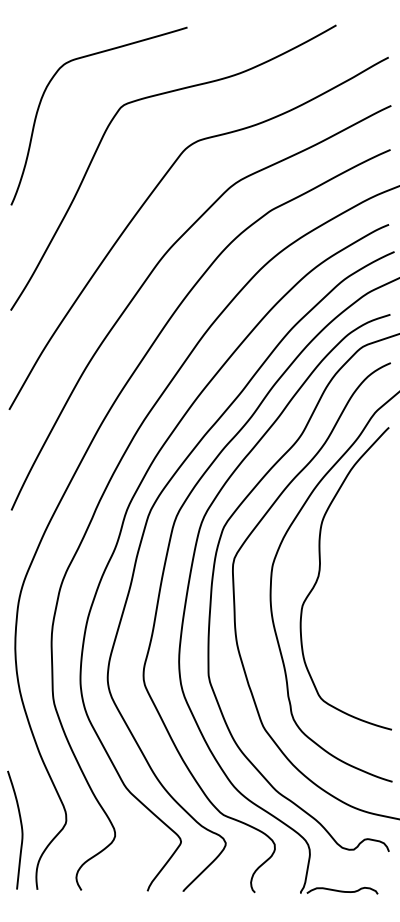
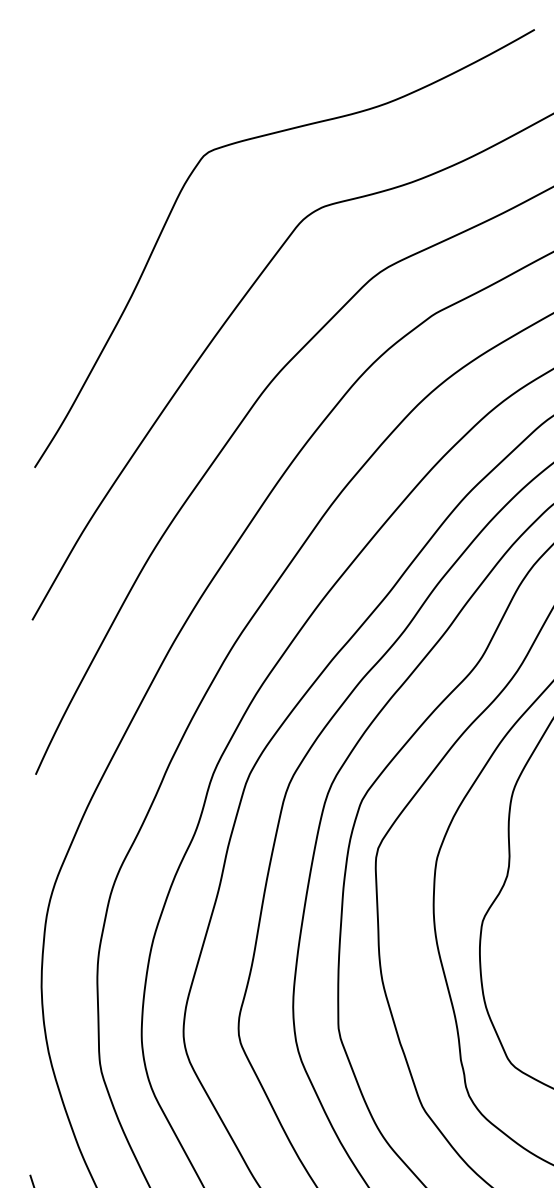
curve: (46, 90) -> (89, 129), removed

